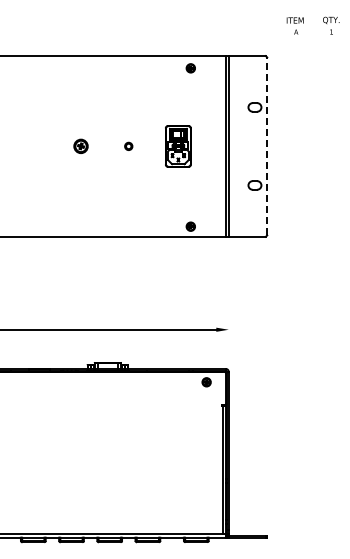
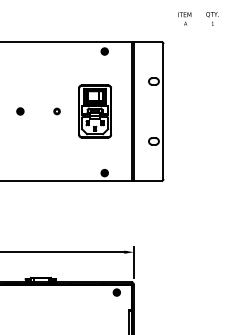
line: (267, 145) -> (163, 110), dashed -> solid
part: (80, 146) -> (20, 111), size x0.62
part: (178, 146) -> (95, 111), size x1.67
line: (228, 342) -> (133, 262), added

